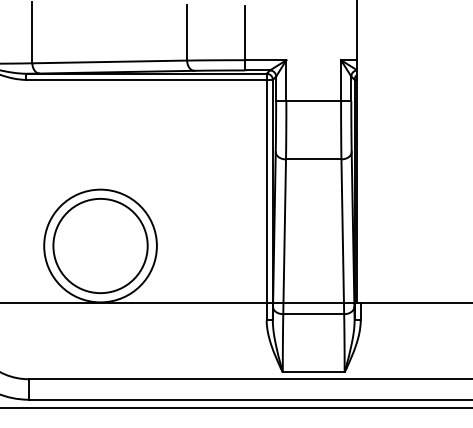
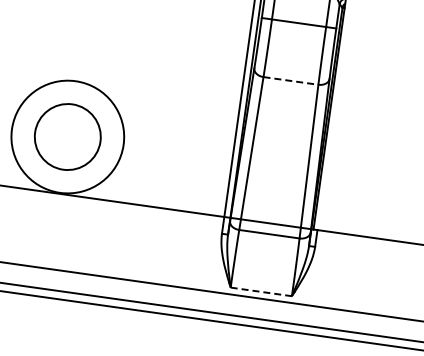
line: (313, 159) -> (290, 81), solid -> dashed
circle: (100, 245) -> (67, 136), size x0.7
line: (313, 372) -> (261, 291), solid -> dashed

